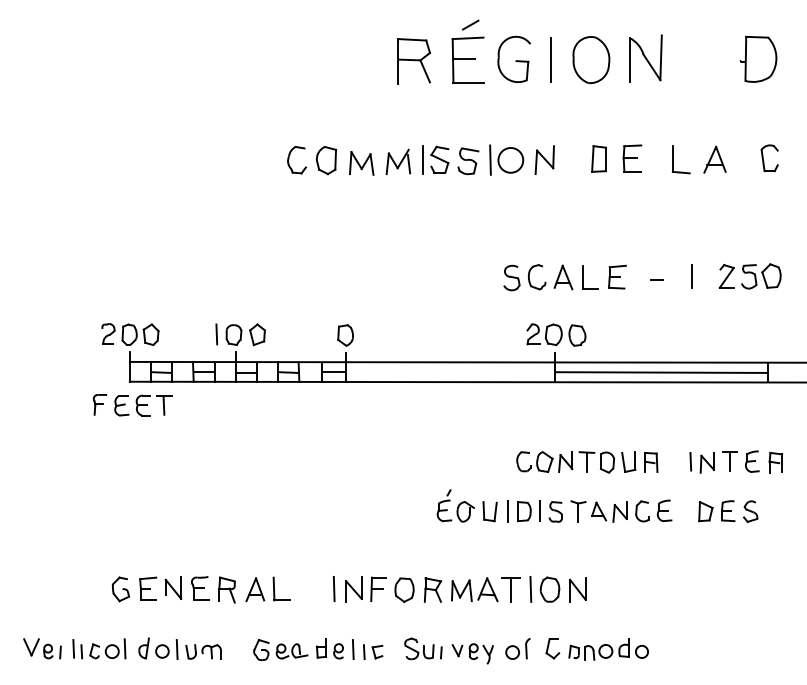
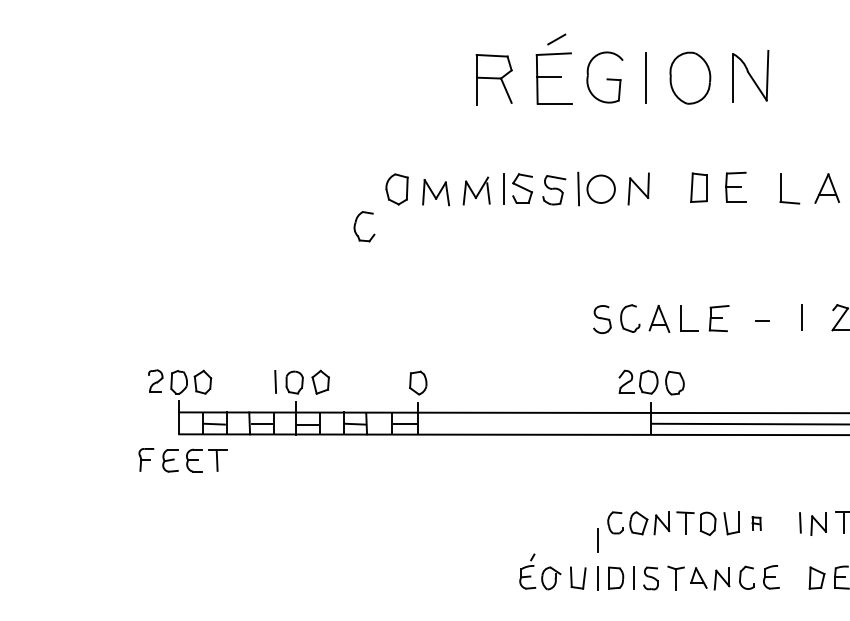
part: (289, 159) -> (356, 225), moved
part: (651, 462) -> (756, 523), size x0.6
line: (507, 477) -> (597, 540), added

